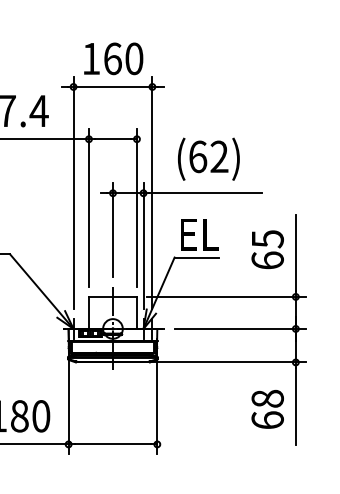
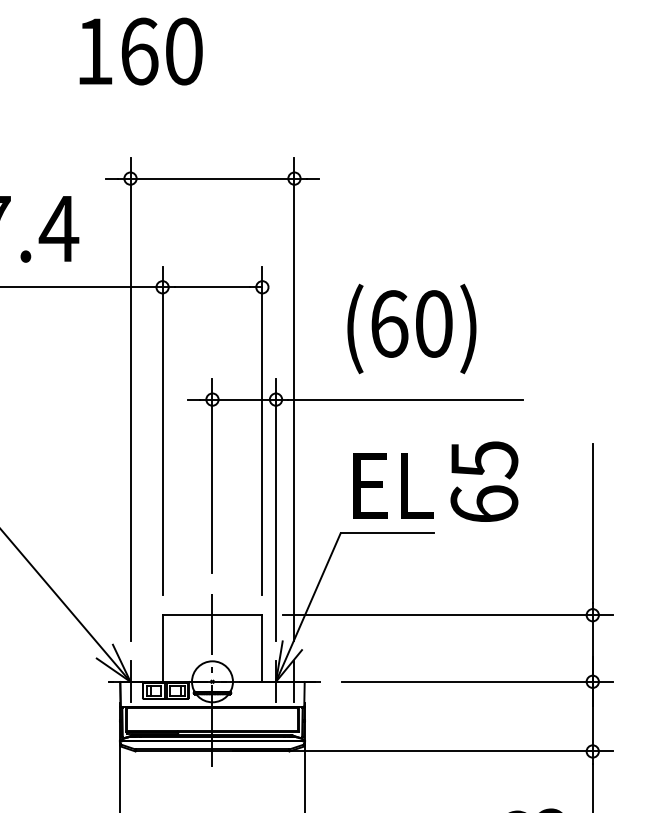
text: (113, 58) -> (140, 50), moved
text: (219, 156) -> (434, 323), (62) -> (60)
text: (267, 249) -> (483, 481), moved

